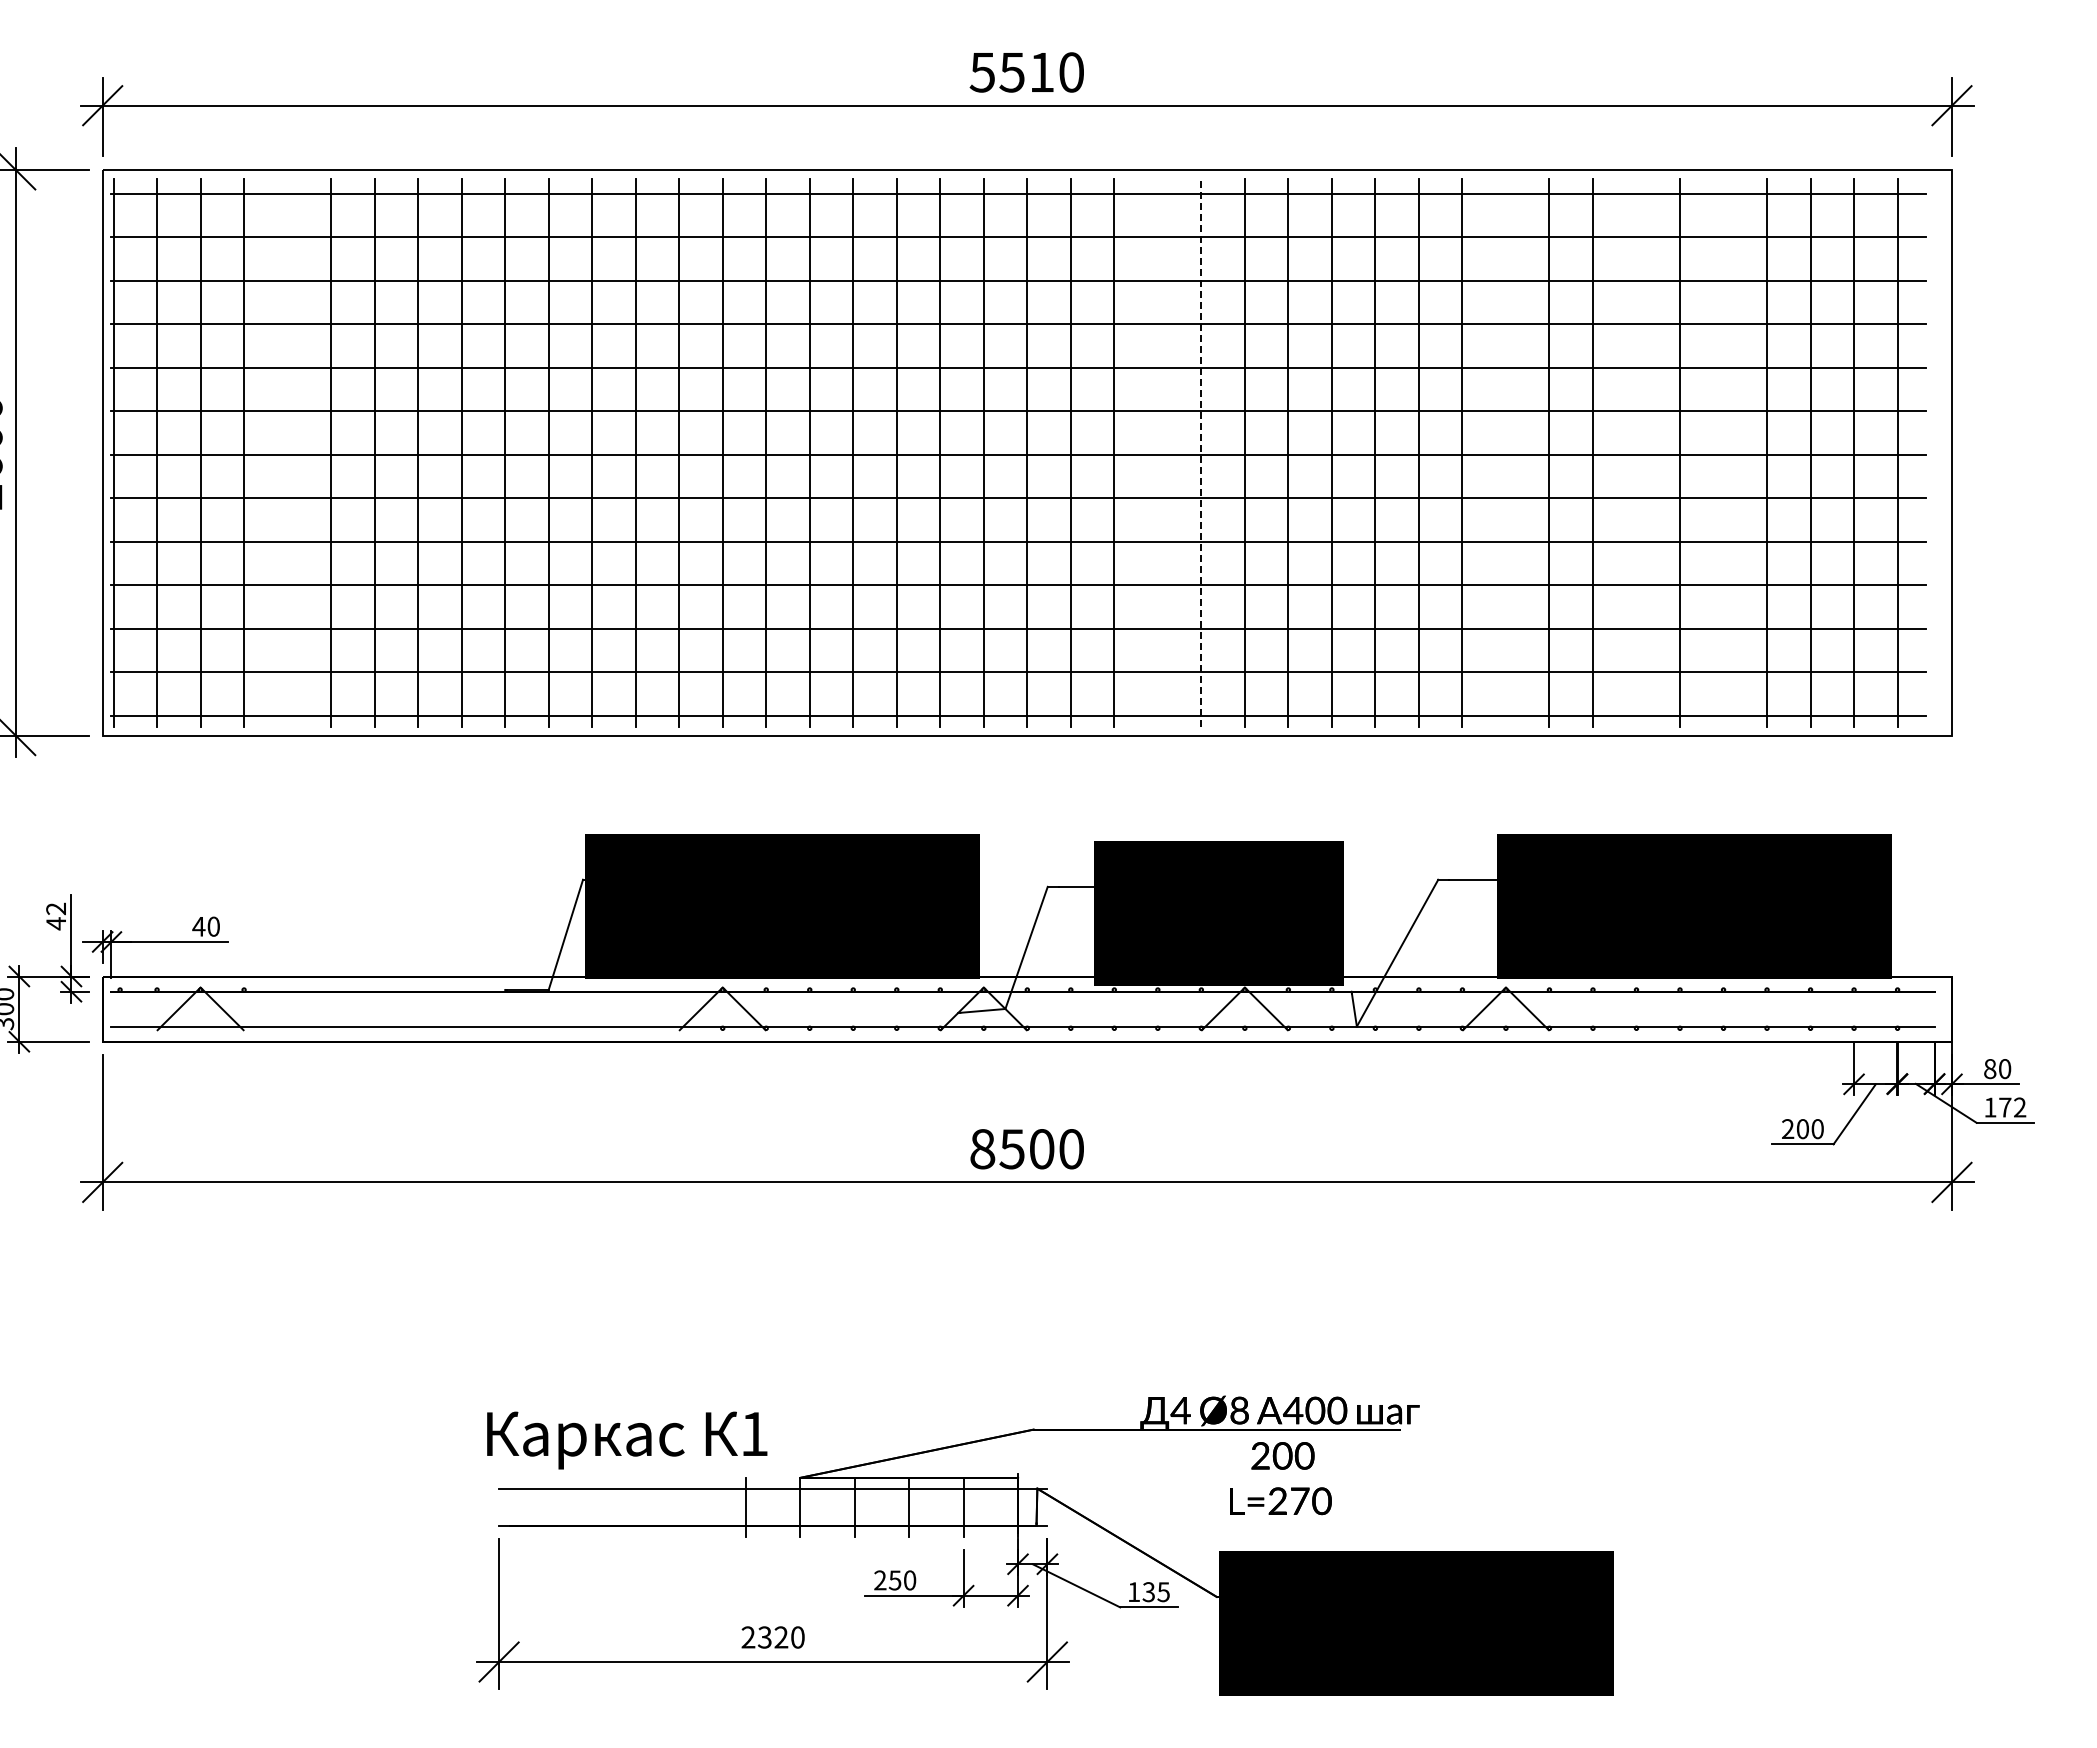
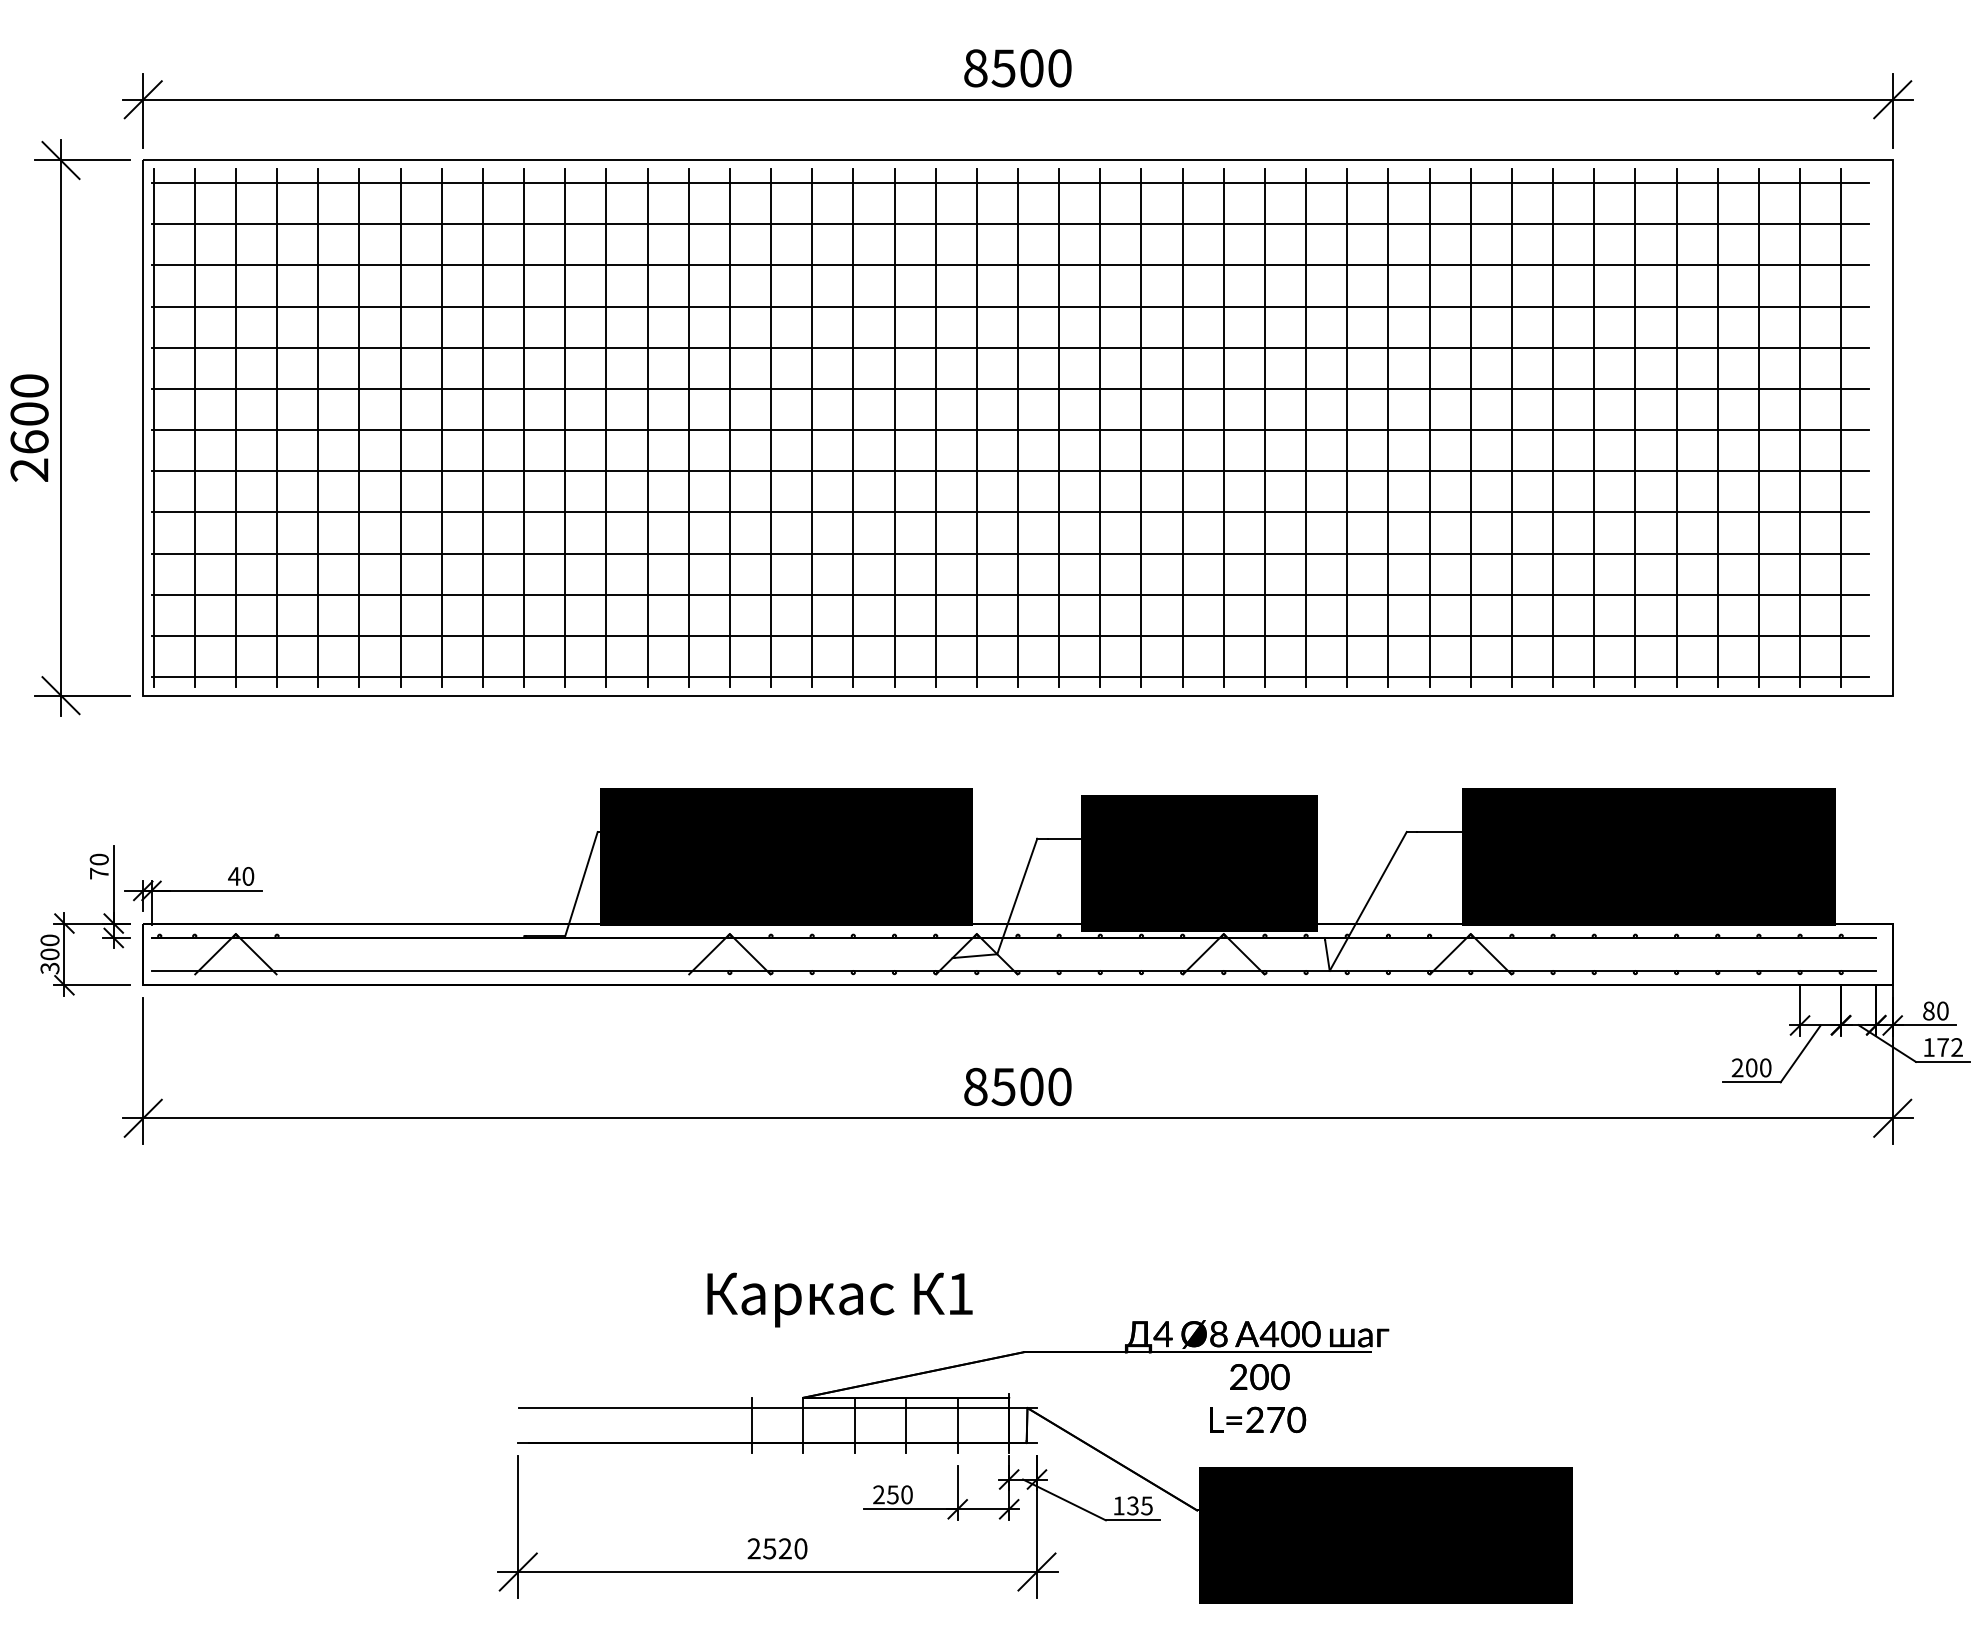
text: (1011, 72) -> (1003, 68), 5510 -> 8500
line: (287, 452) -> (318, 427), added
line: (1157, 452) -> (1141, 427), added
line: (1201, 452) -> (1182, 427), dashed -> solid
line: (1505, 452) -> (1470, 427), added
line: (1636, 452) -> (1594, 427), added
line: (1723, 452) -> (1676, 427), added
text: (56, 916) -> (99, 866), 42 -> 70
text: (627, 1440) -> (840, 1300), moved
text: (764, 1637) -> (769, 1548), 2320 -> 2520

